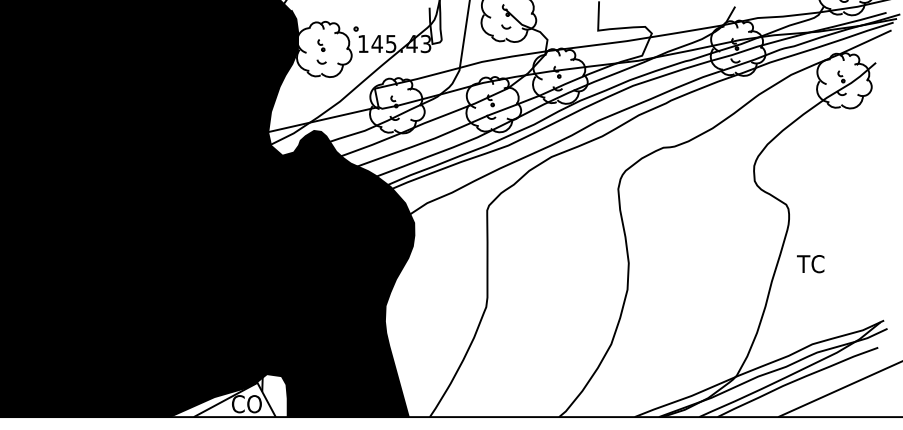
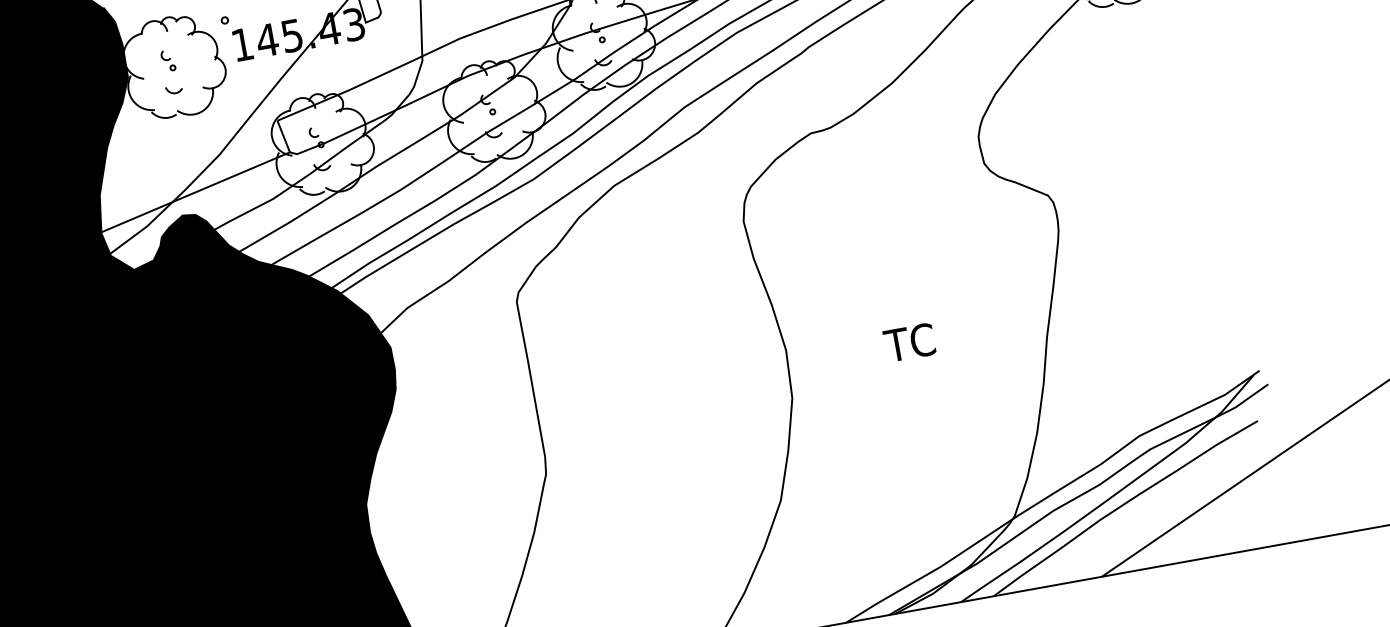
text: (810, 264) -> (909, 343), moved

